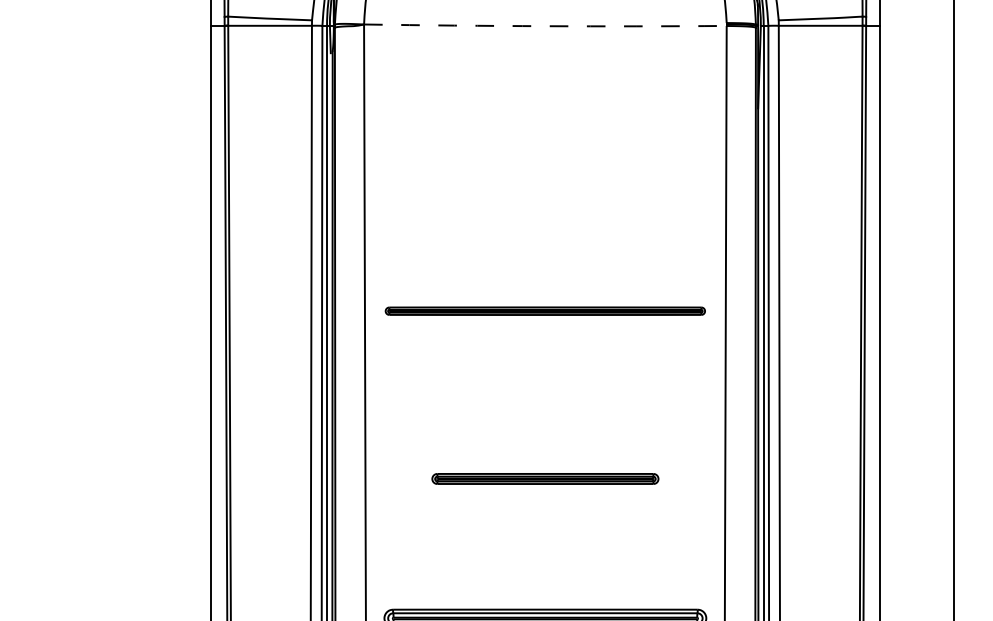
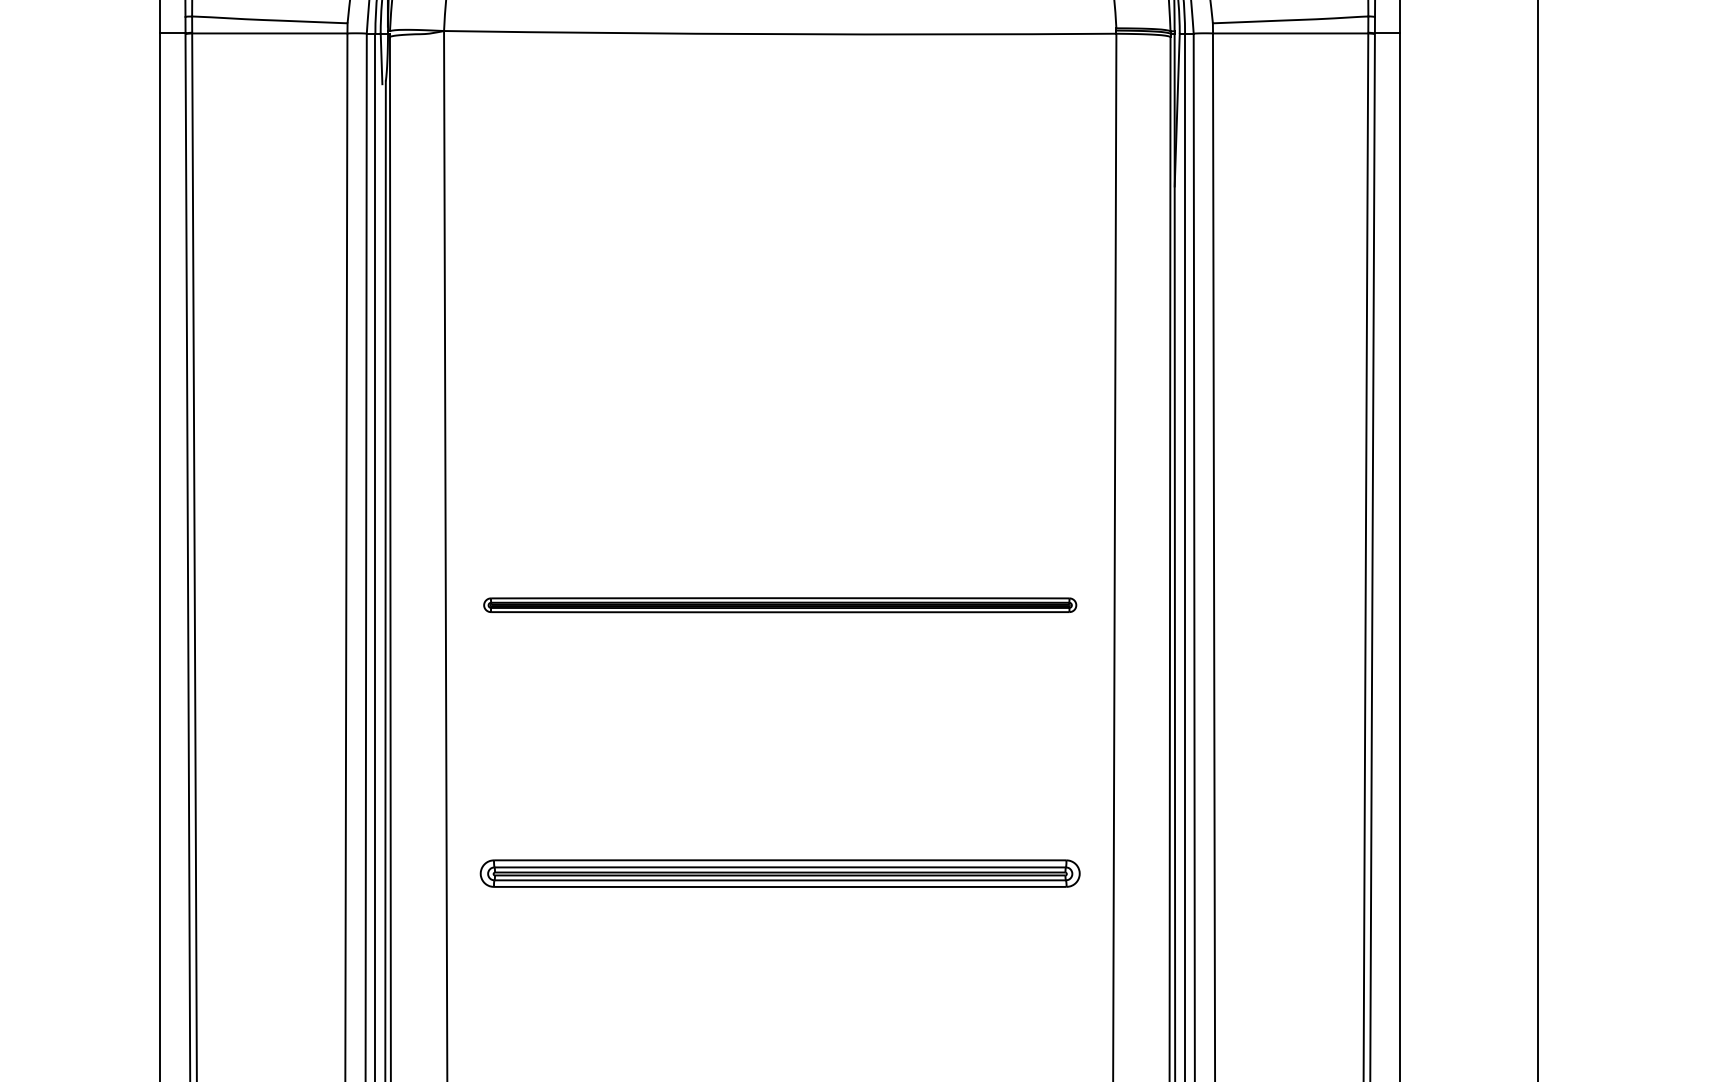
arc: (545, 26) -> (780, 34), dashed -> solid
part: (544, 310) -> (778, 603), moved
part: (545, 478) -> (780, 872), size x1.43

